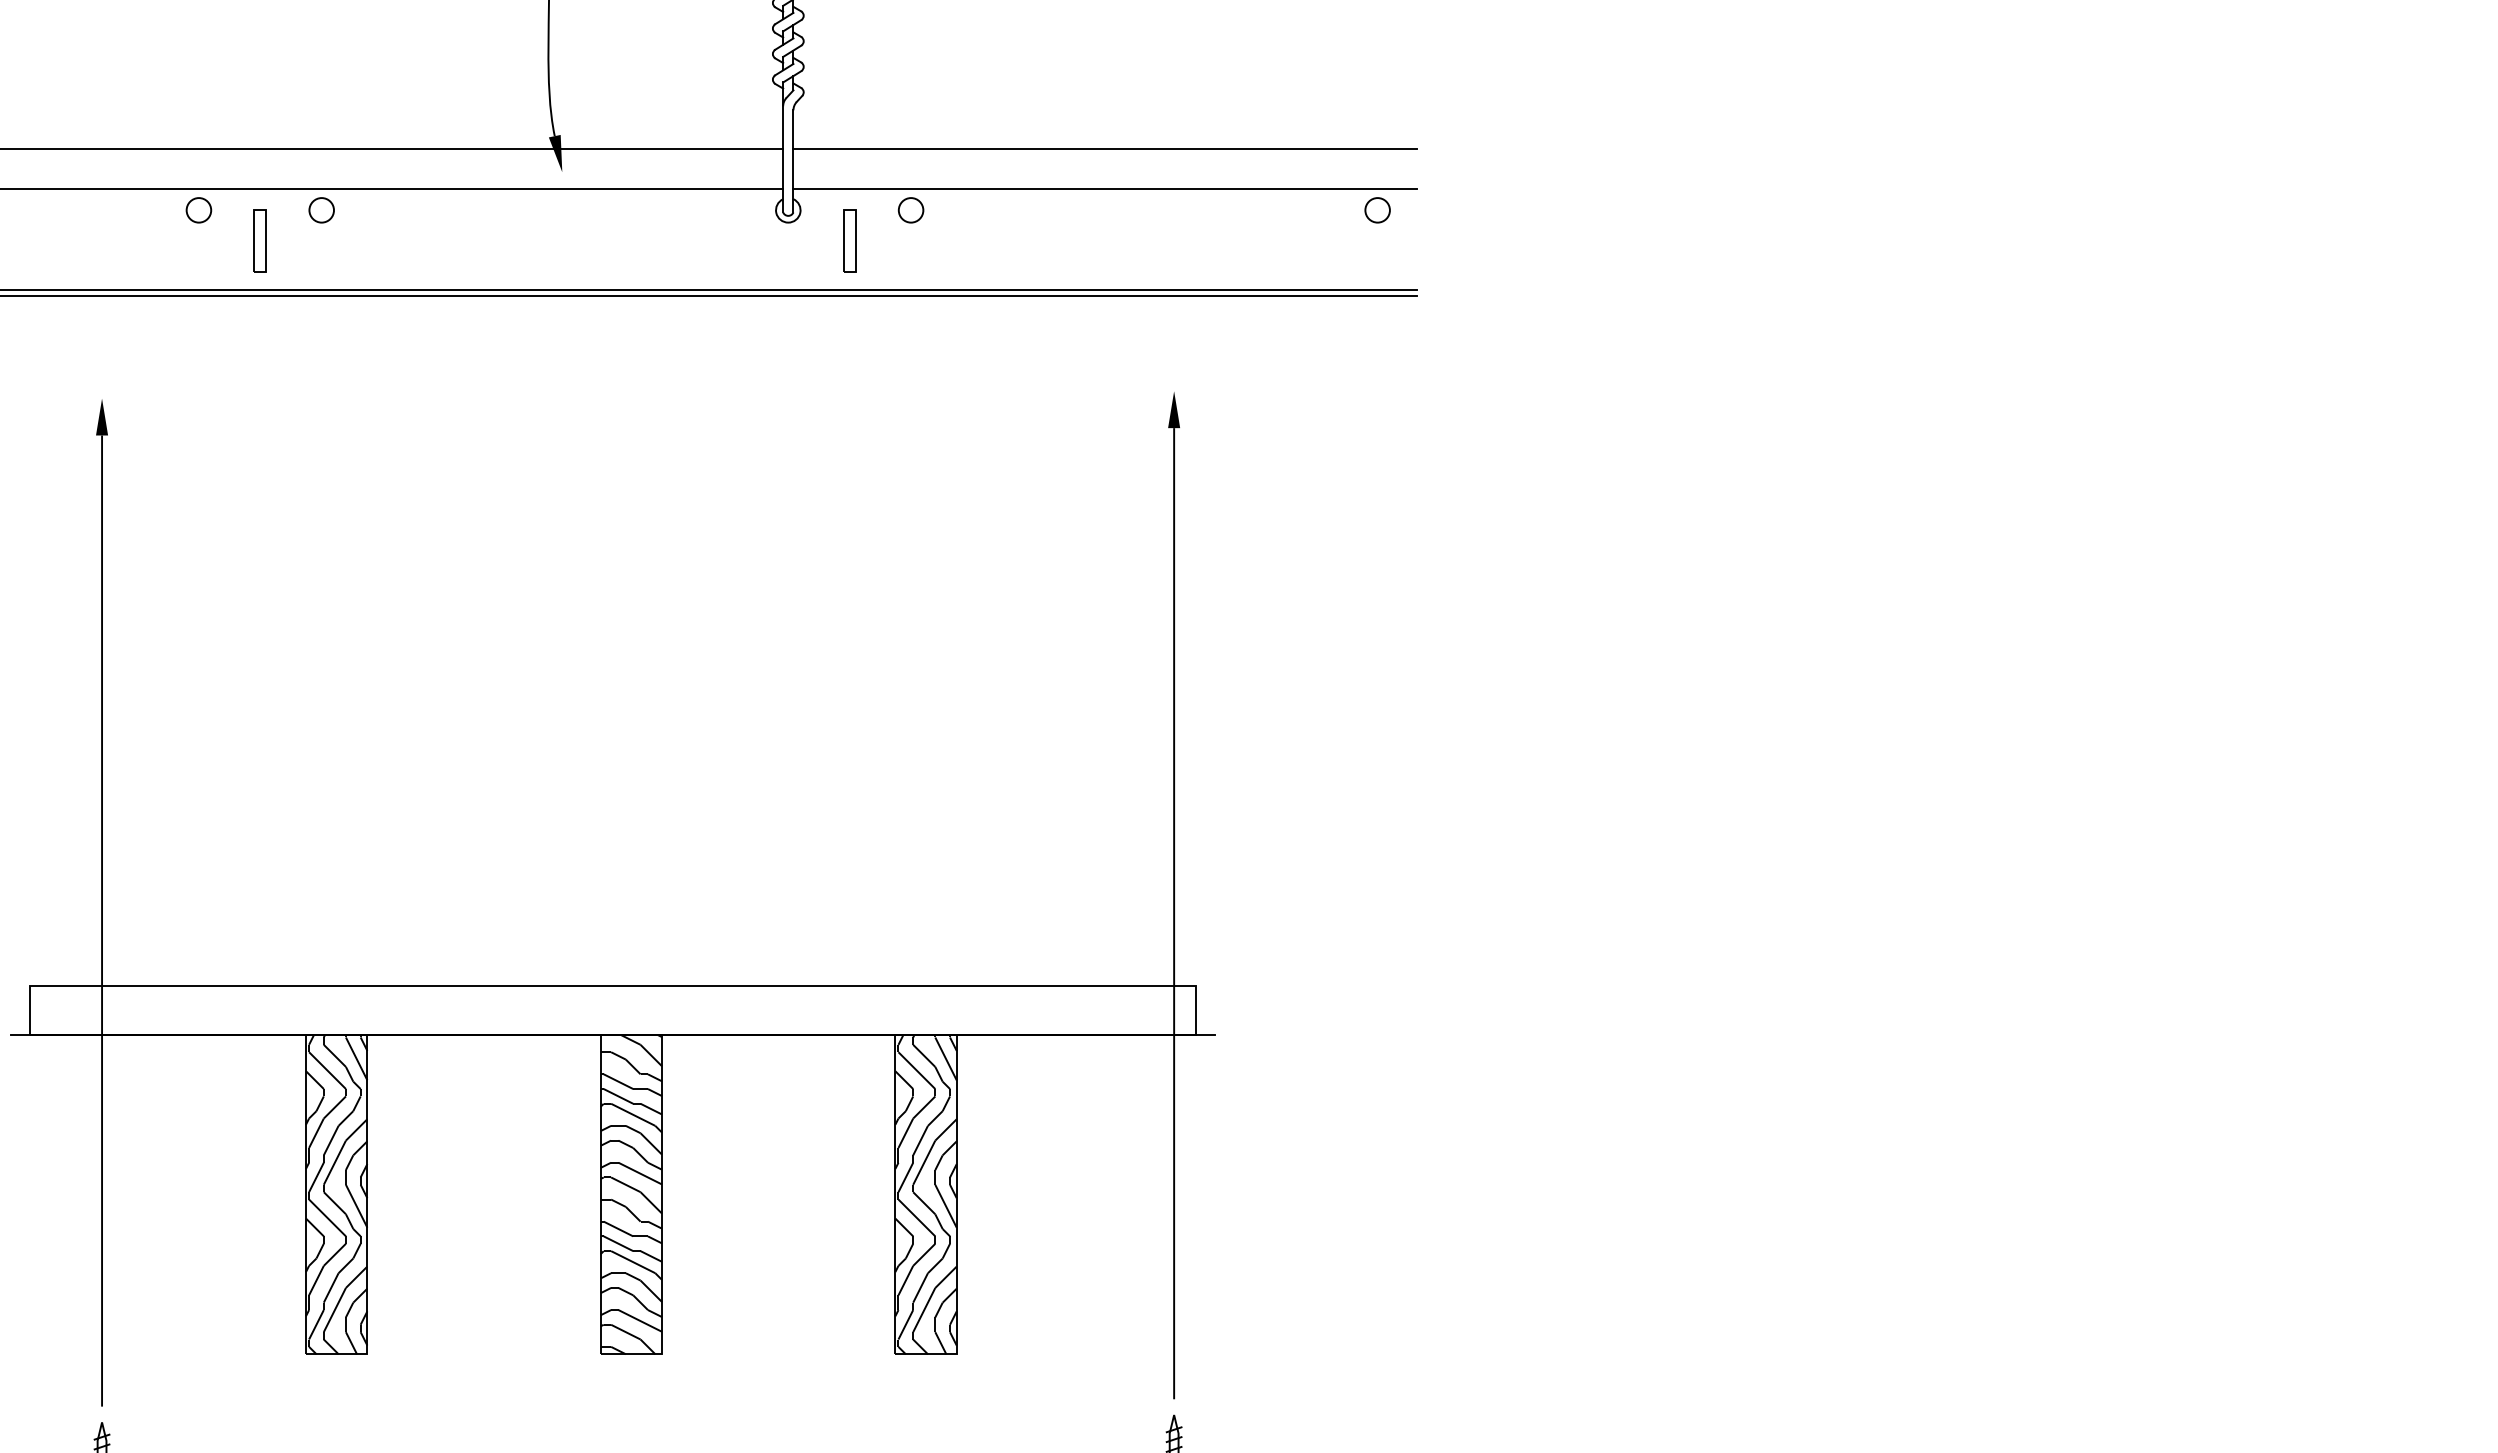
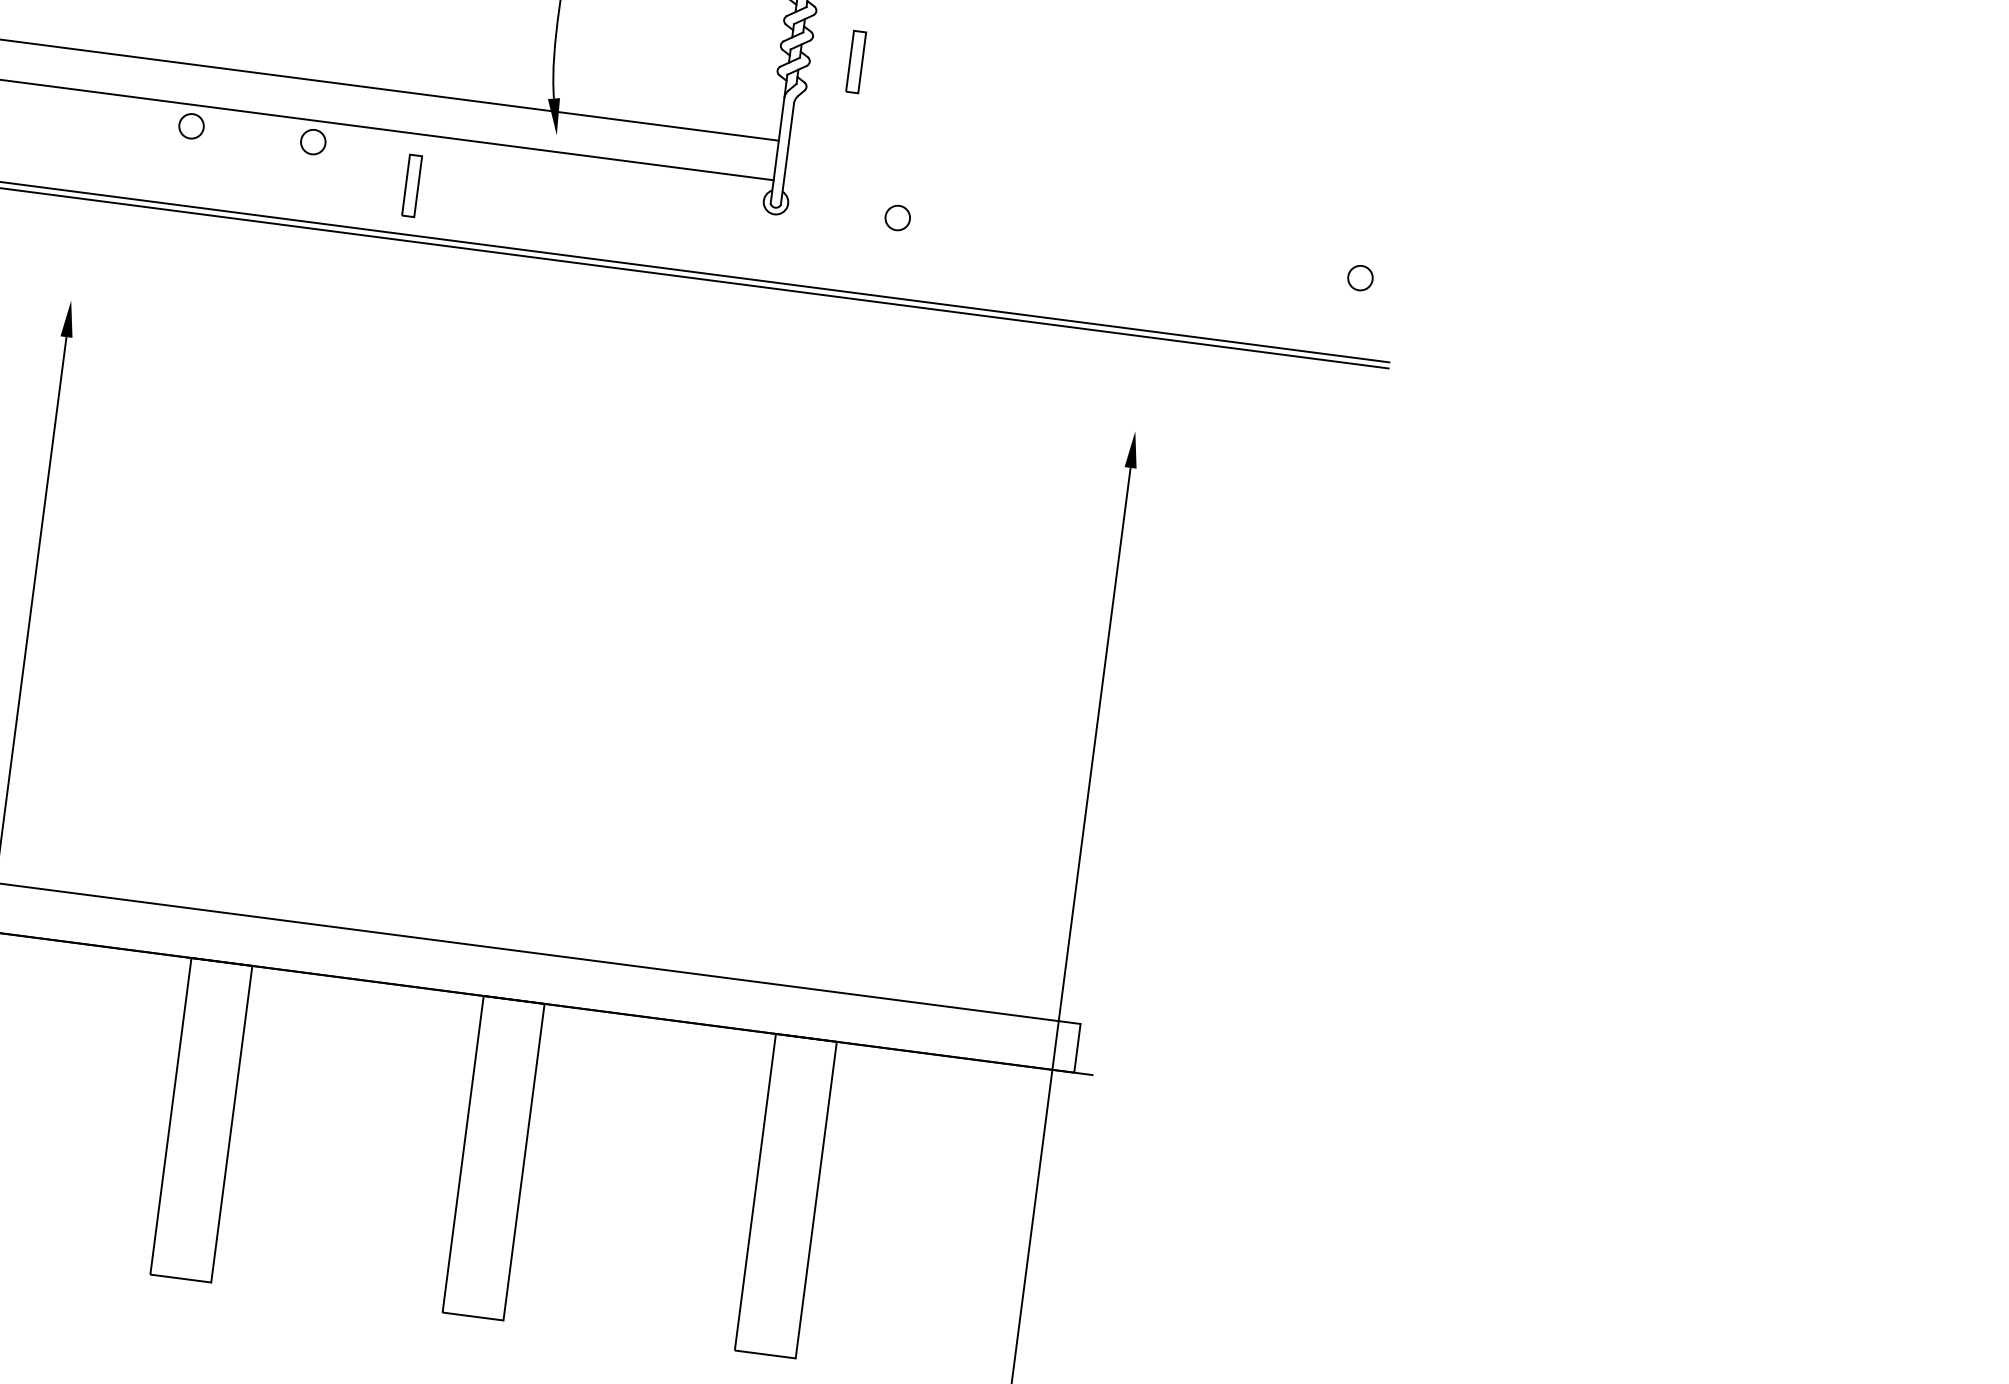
line: (1105, 148) -> (1098, 181), removed
line: (1105, 188) -> (1093, 221), removed
part: (259, 240) -> (411, 185), moved
part: (849, 240) -> (856, 61), moved
hatch: (336, 1194) -> (201, 1119), removed
hatch: (631, 1194) -> (493, 1157), removed
hatch: (925, 1194) -> (785, 1195), removed

